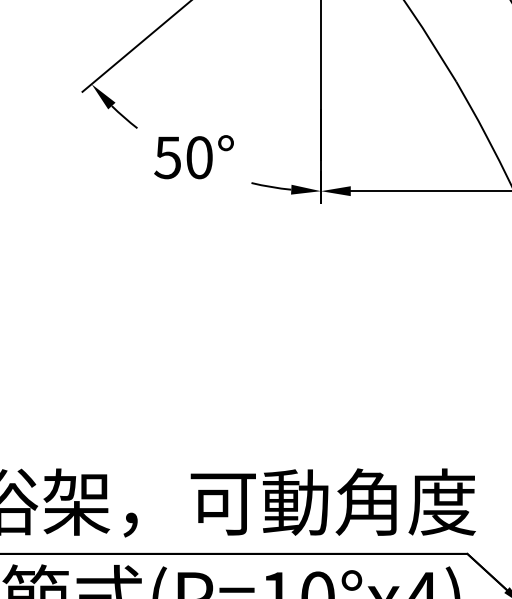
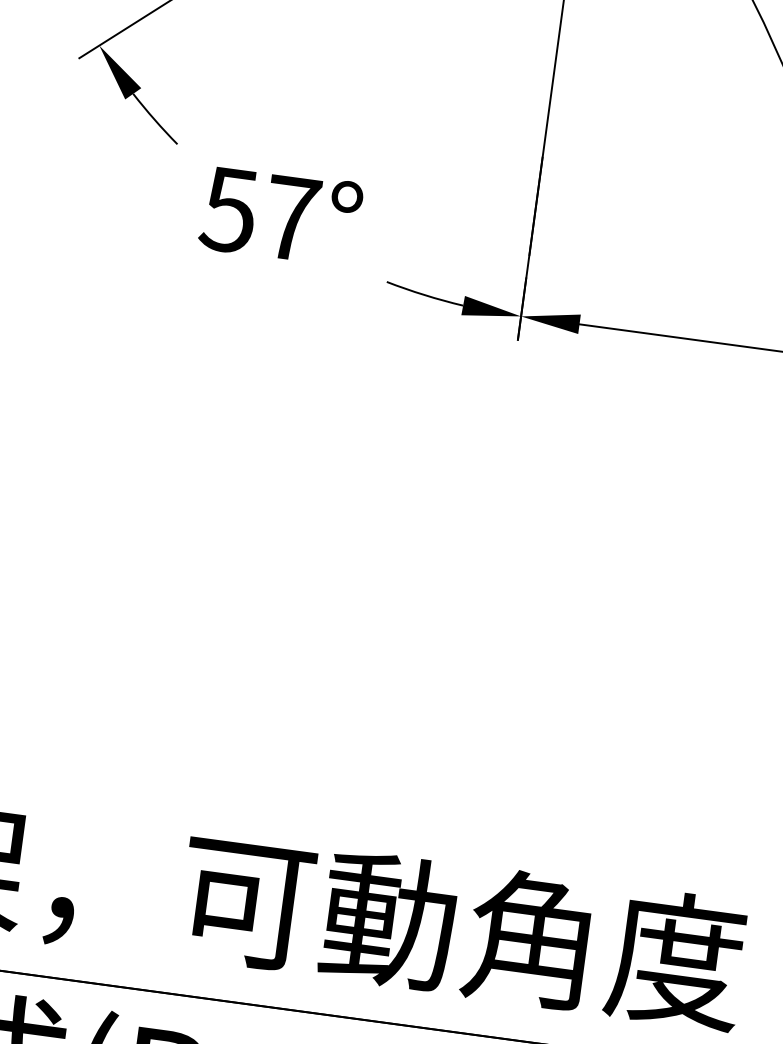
text: (199, 157) -> (291, 218), 50° -> 57°

